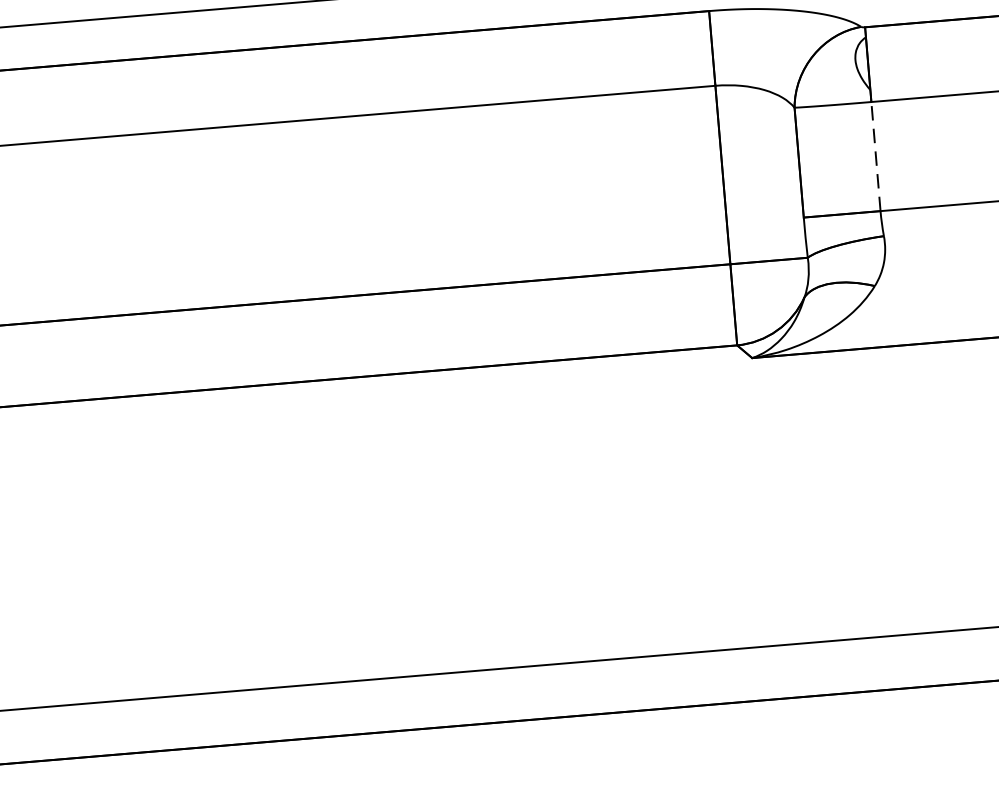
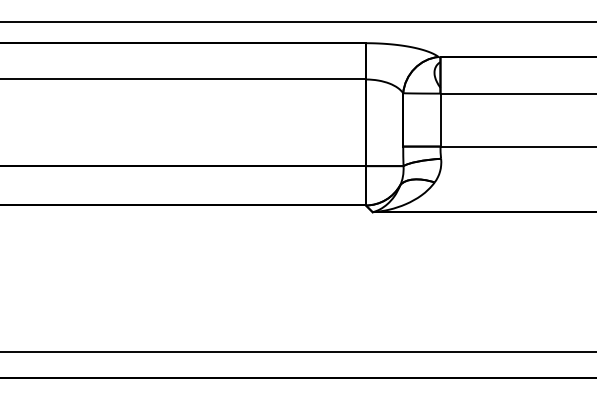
line: (875, 155) -> (440, 119), dashed -> solid

